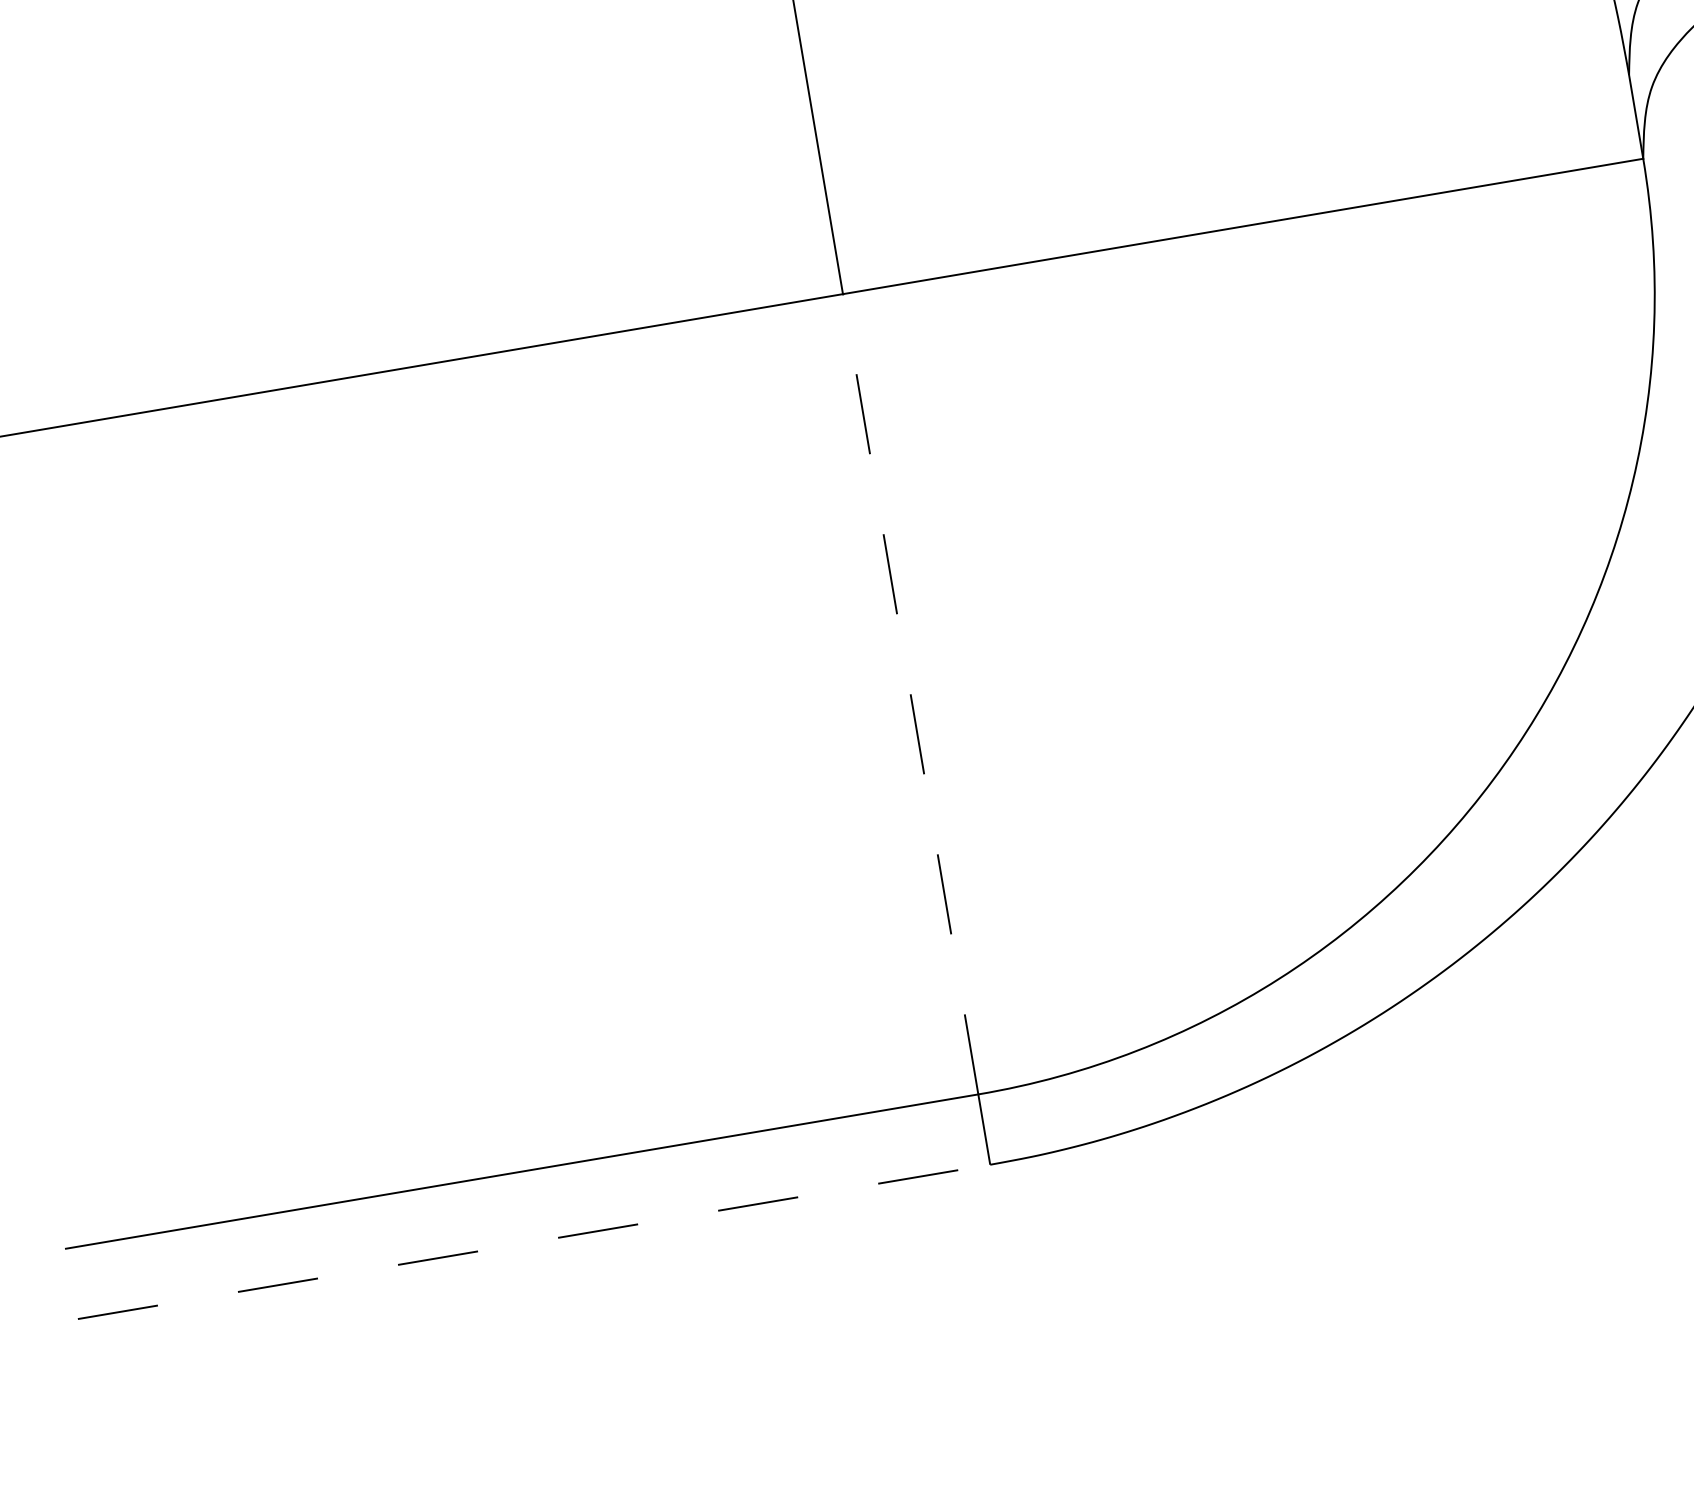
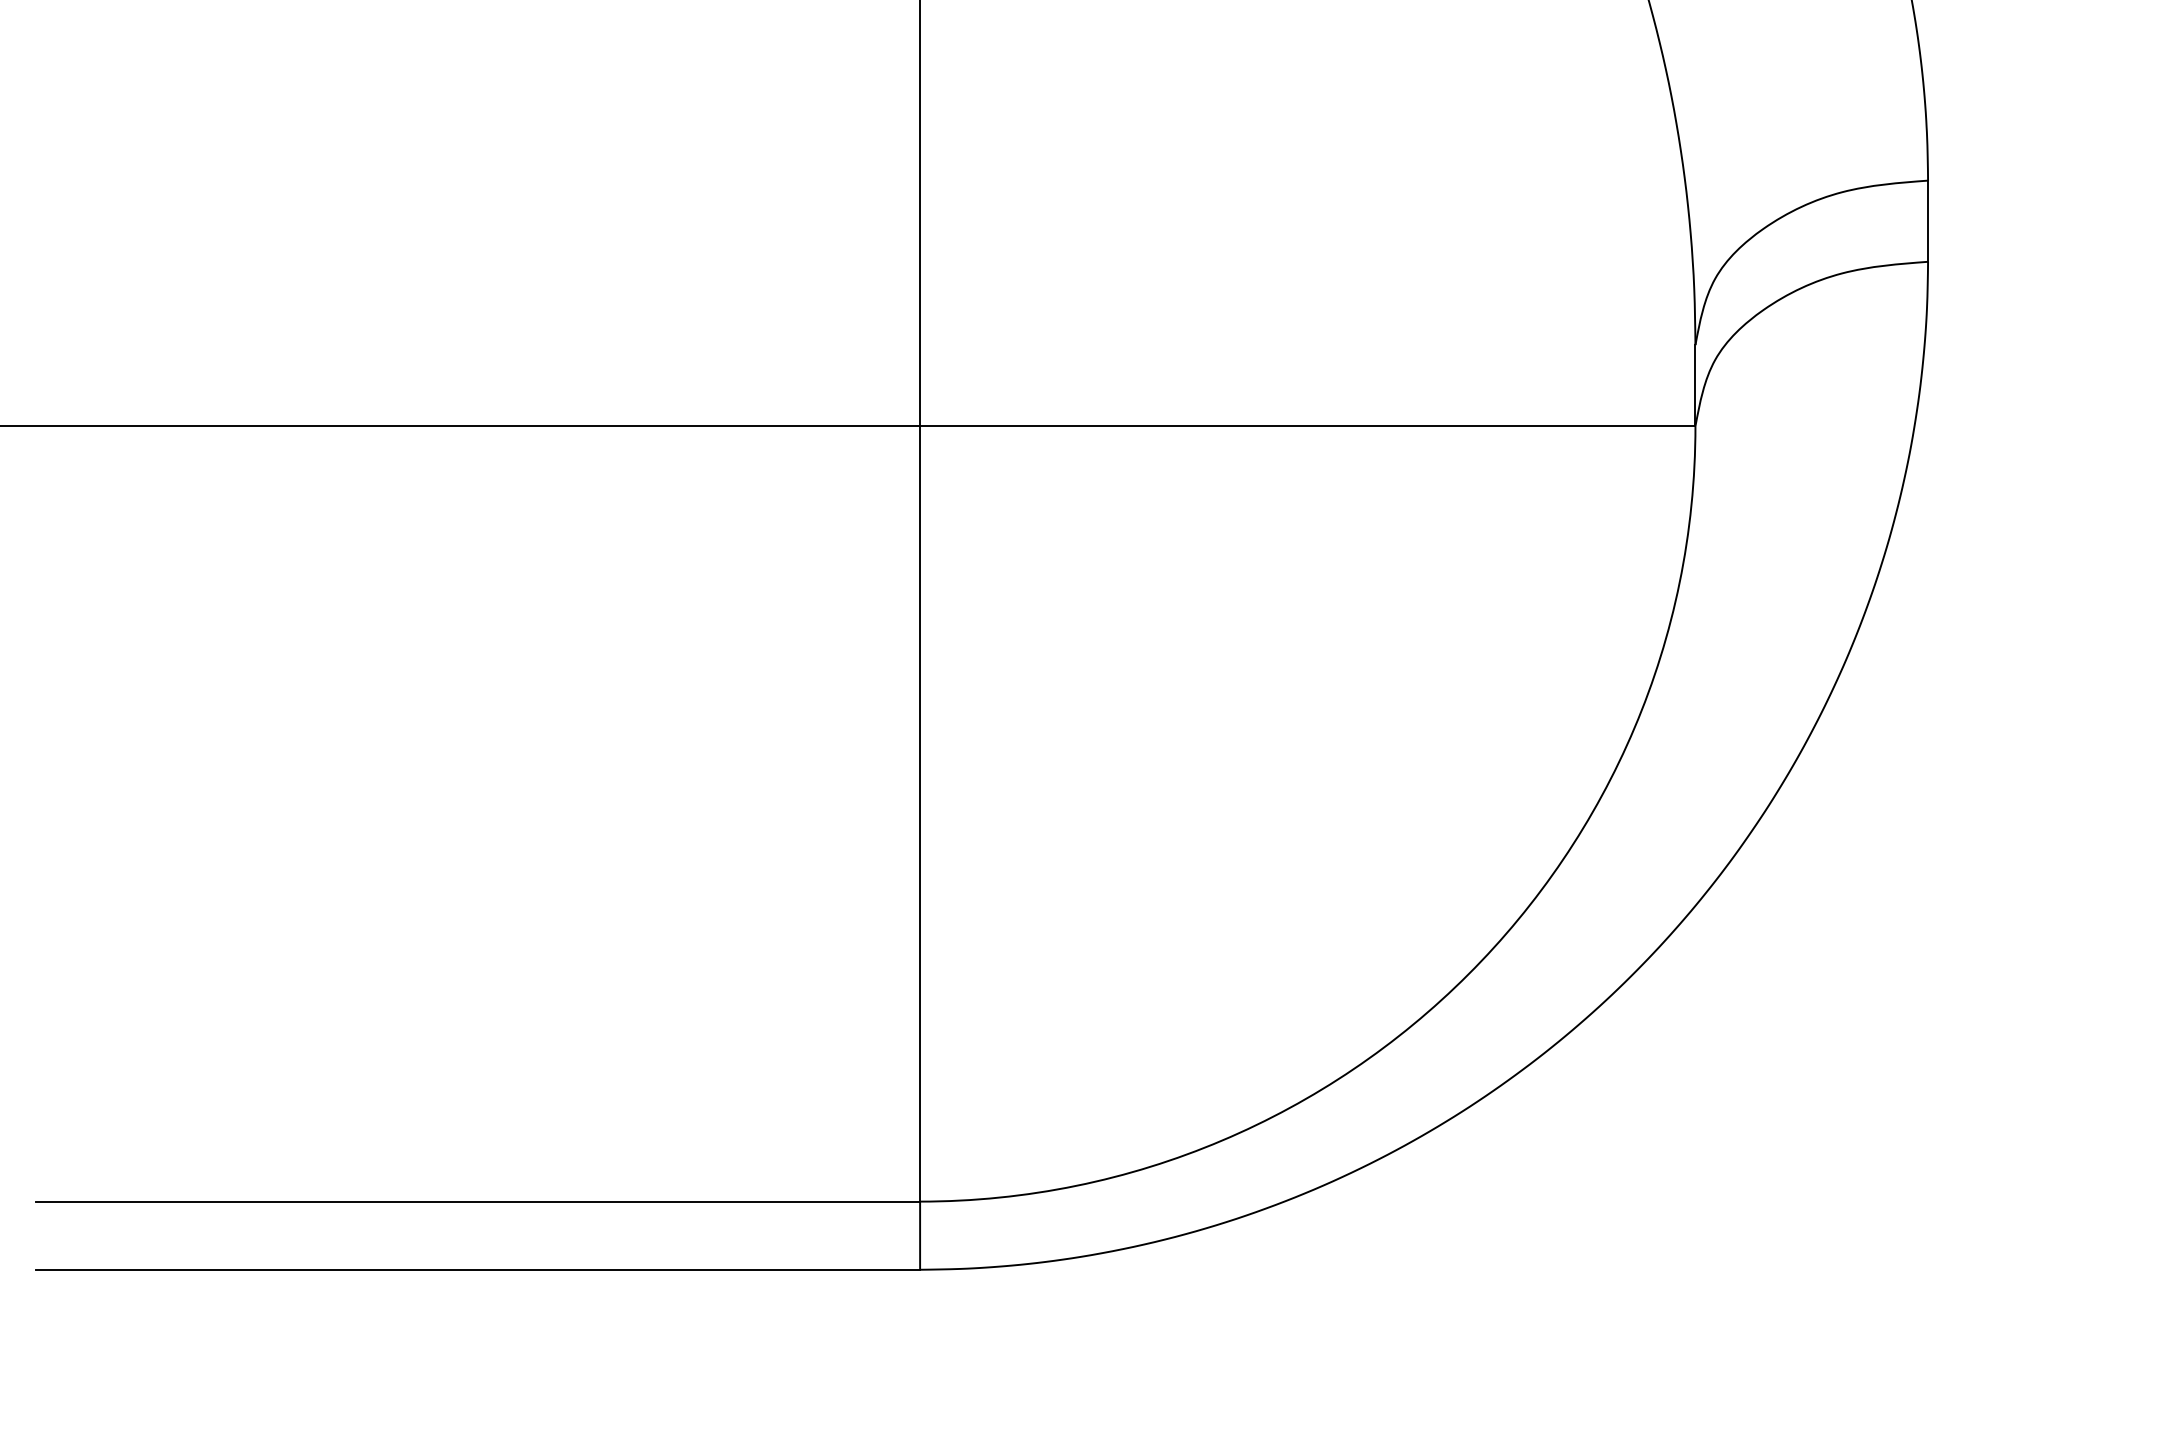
line: (910, 693) -> (920, 813), dashed -> solid
line: (534, 1241) -> (478, 1269), dashed -> solid

